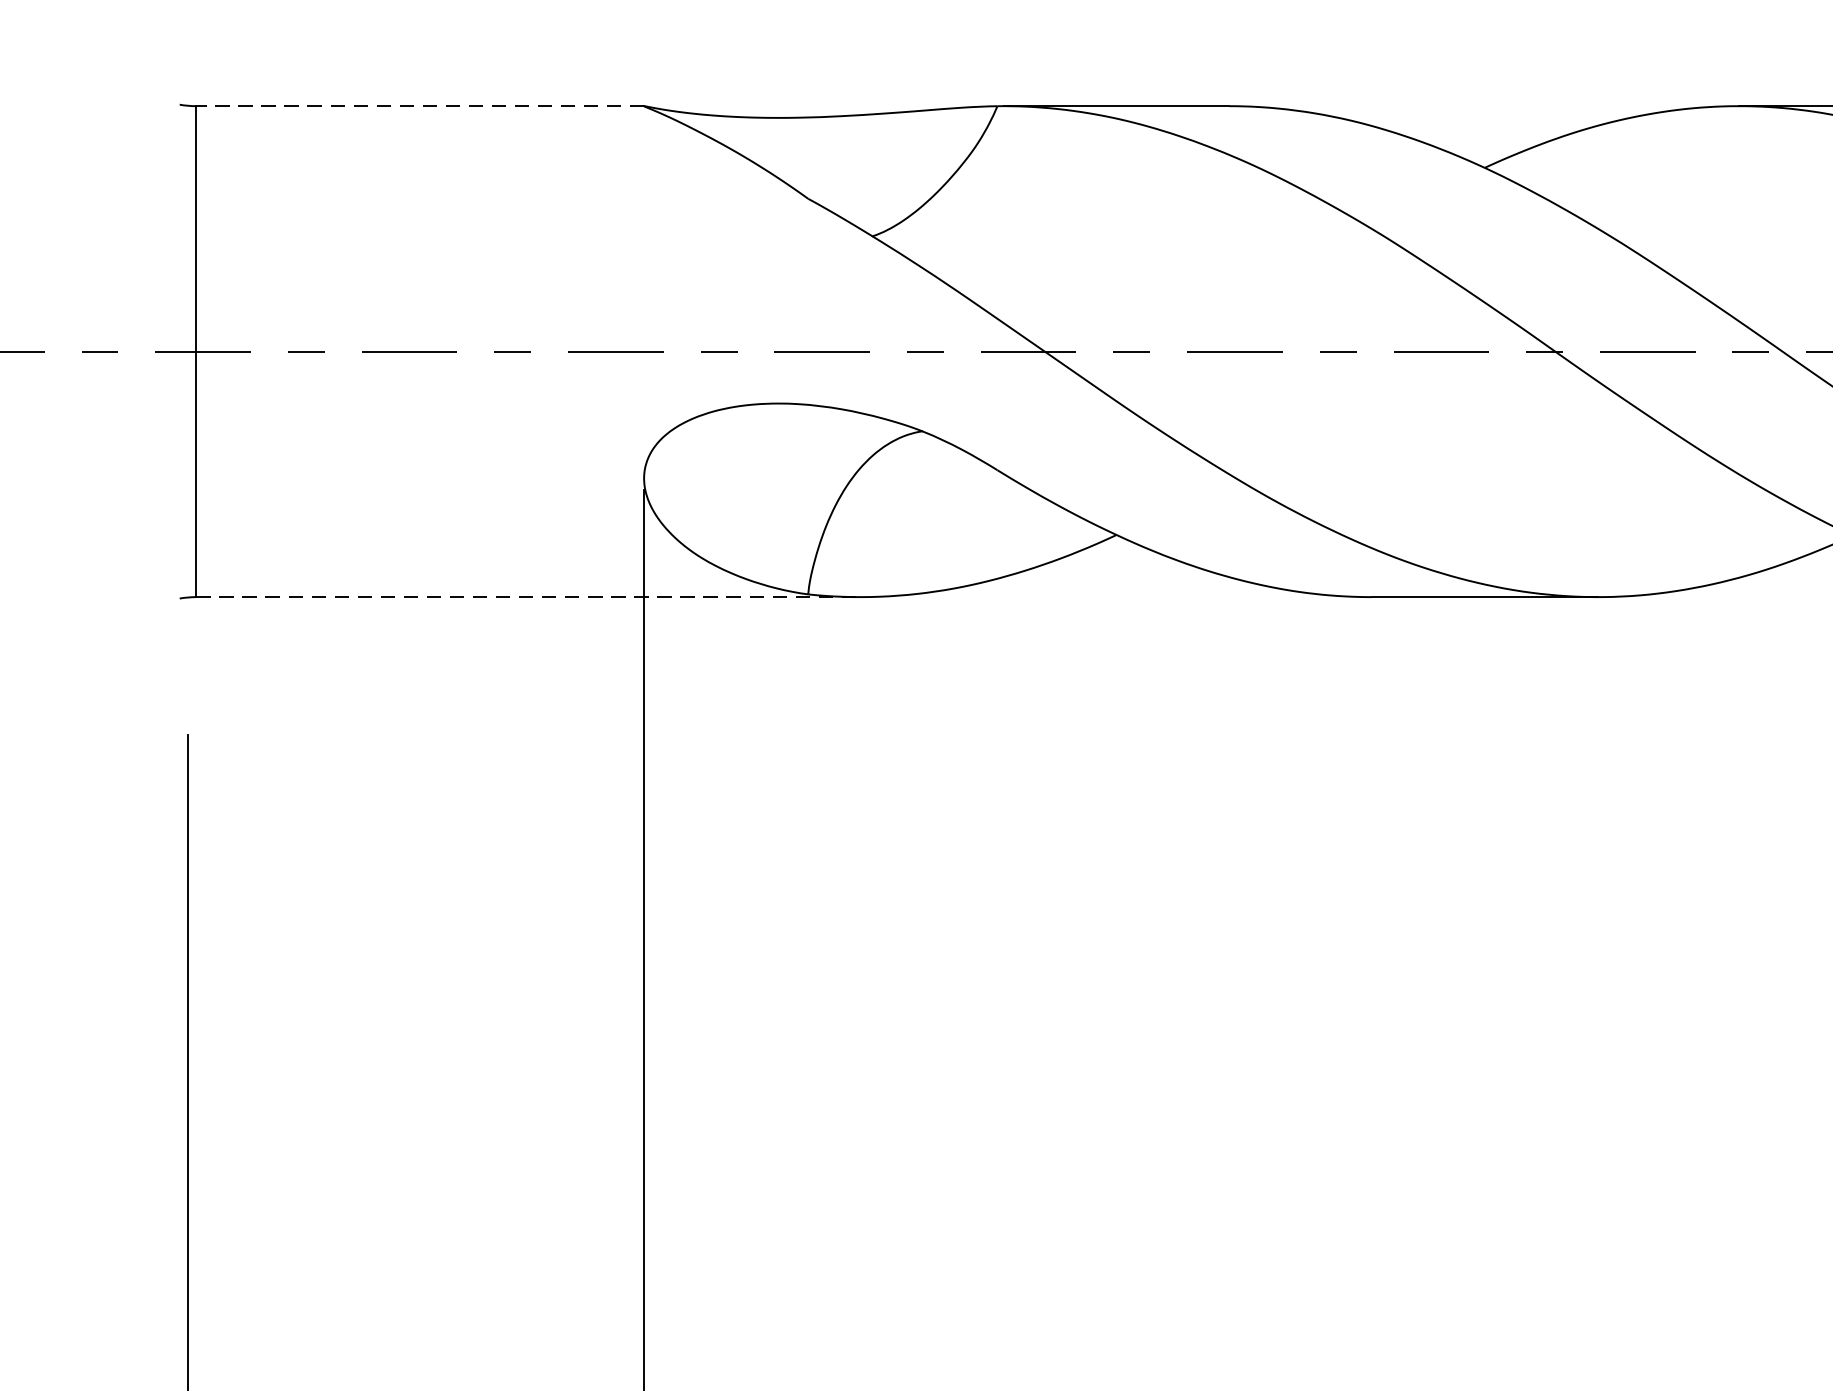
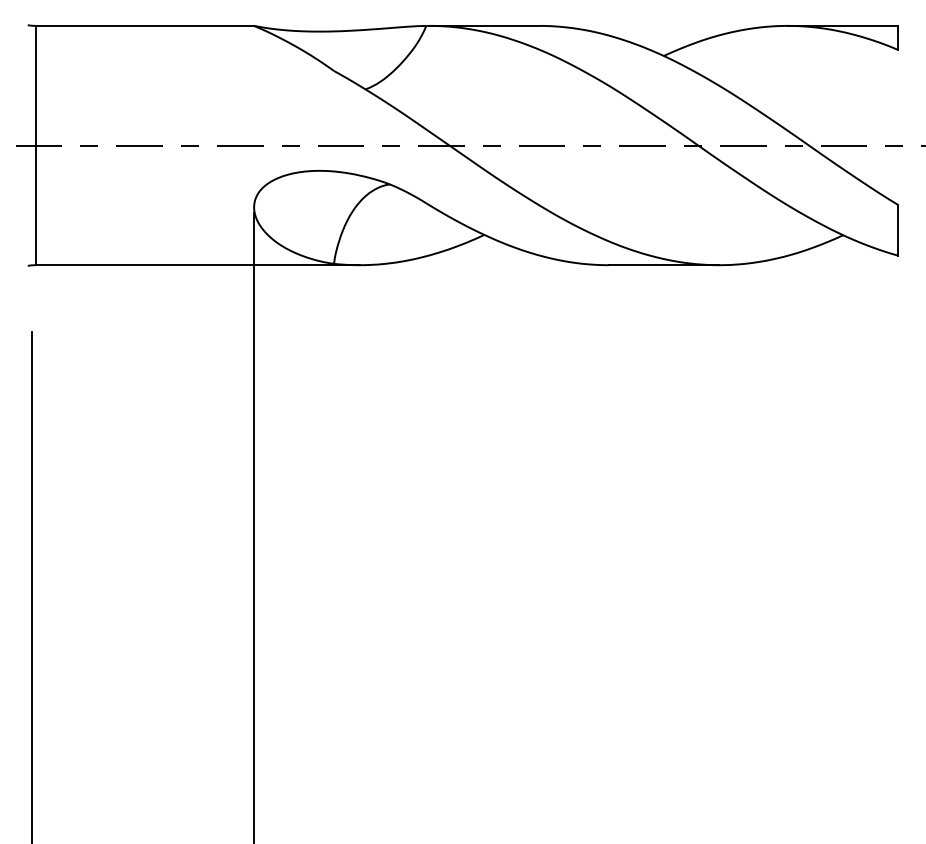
line: (419, 105) -> (144, 25), dashed -> solid
line: (527, 597) -> (197, 265), dashed -> solid

